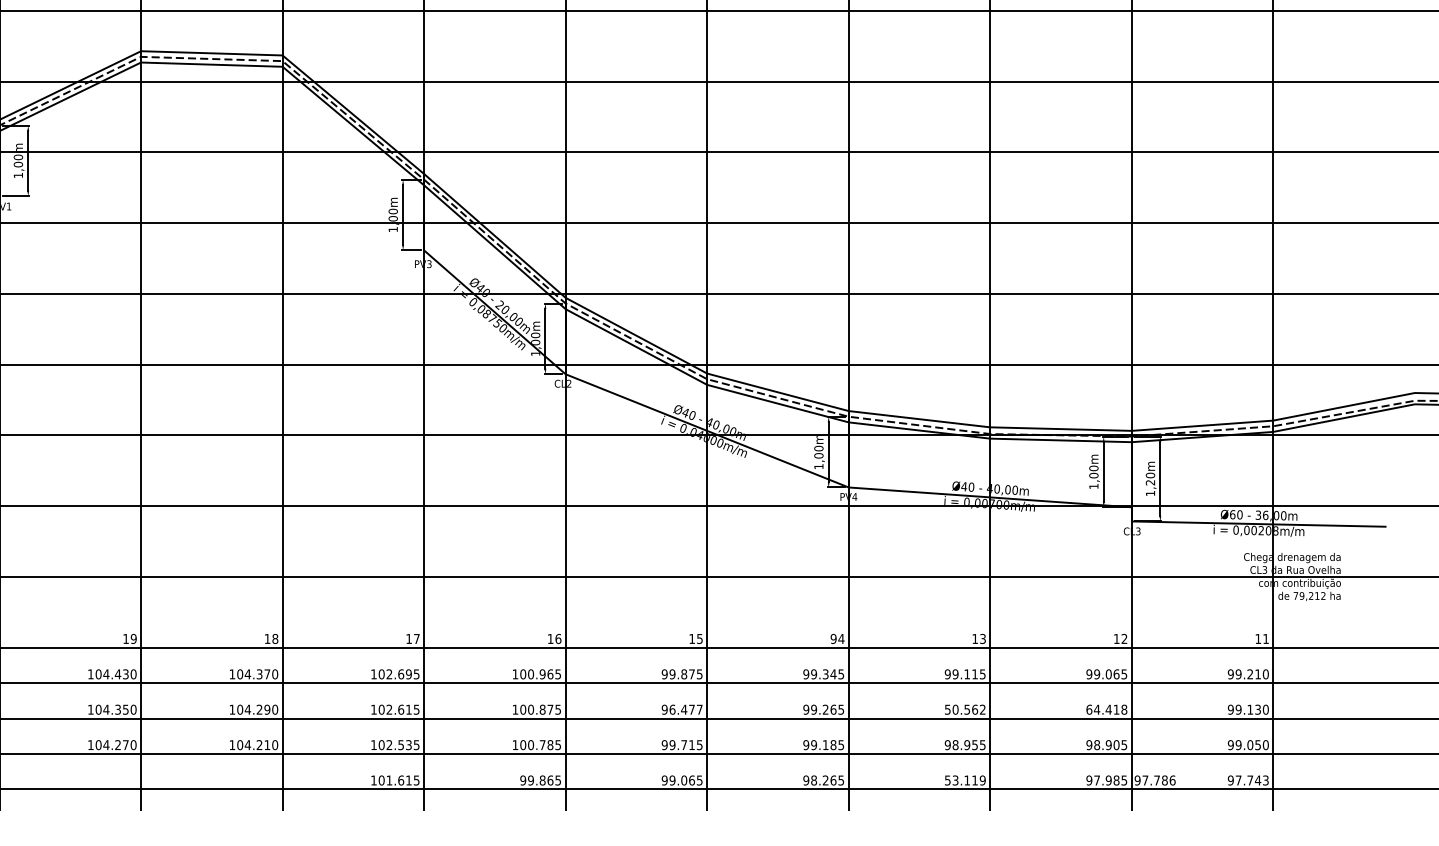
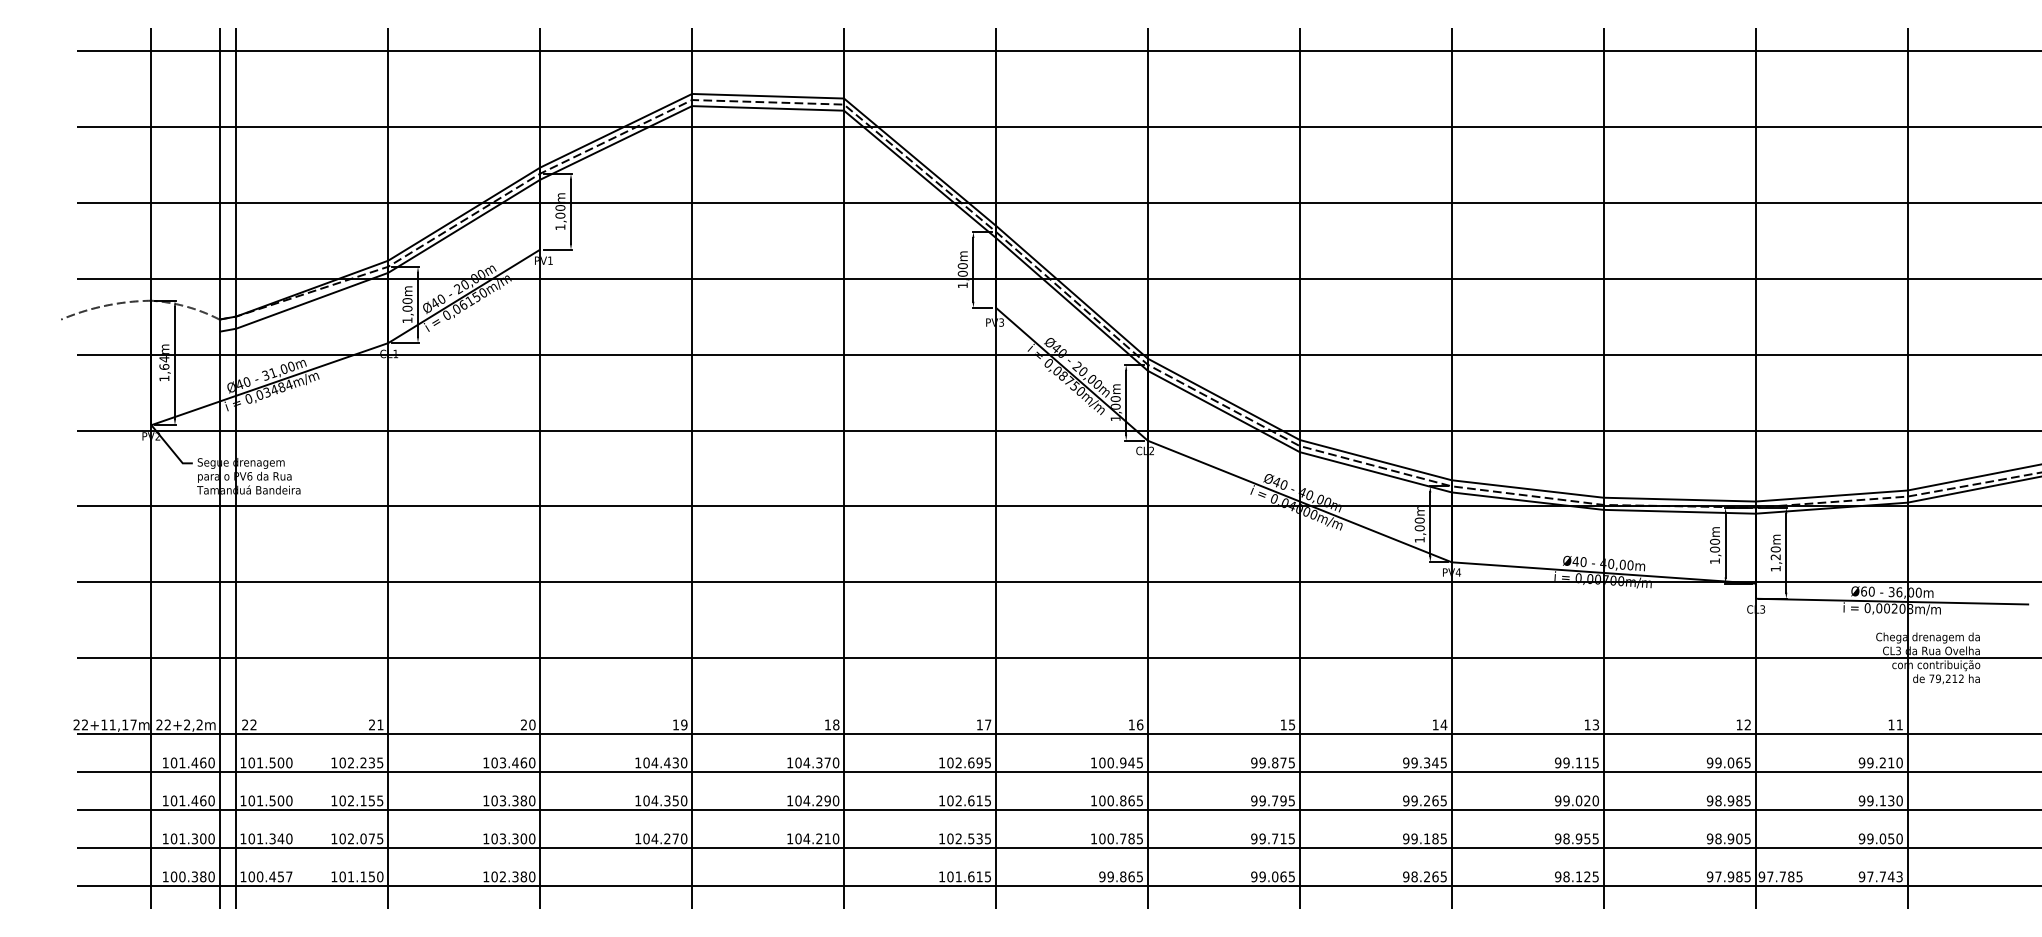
text: (833, 638) -> (1435, 724), 94 -> 14
text: (550, 673) -> (1131, 762), 100.965 -> 100.945
text: (550, 709) -> (1131, 800), 100.875 -> 100.865
text: (685, 709) -> (1276, 800), 96.477 -> 99.795
text: (964, 709) -> (1576, 800), 50.562 -> 99.020
text: (1106, 709) -> (1728, 800), 64.418 -> 98.985
text: (964, 780) -> (1576, 876), 53.119 -> 98.125
text: (1172, 780) -> (1799, 876), 97.786 -> 97.785

